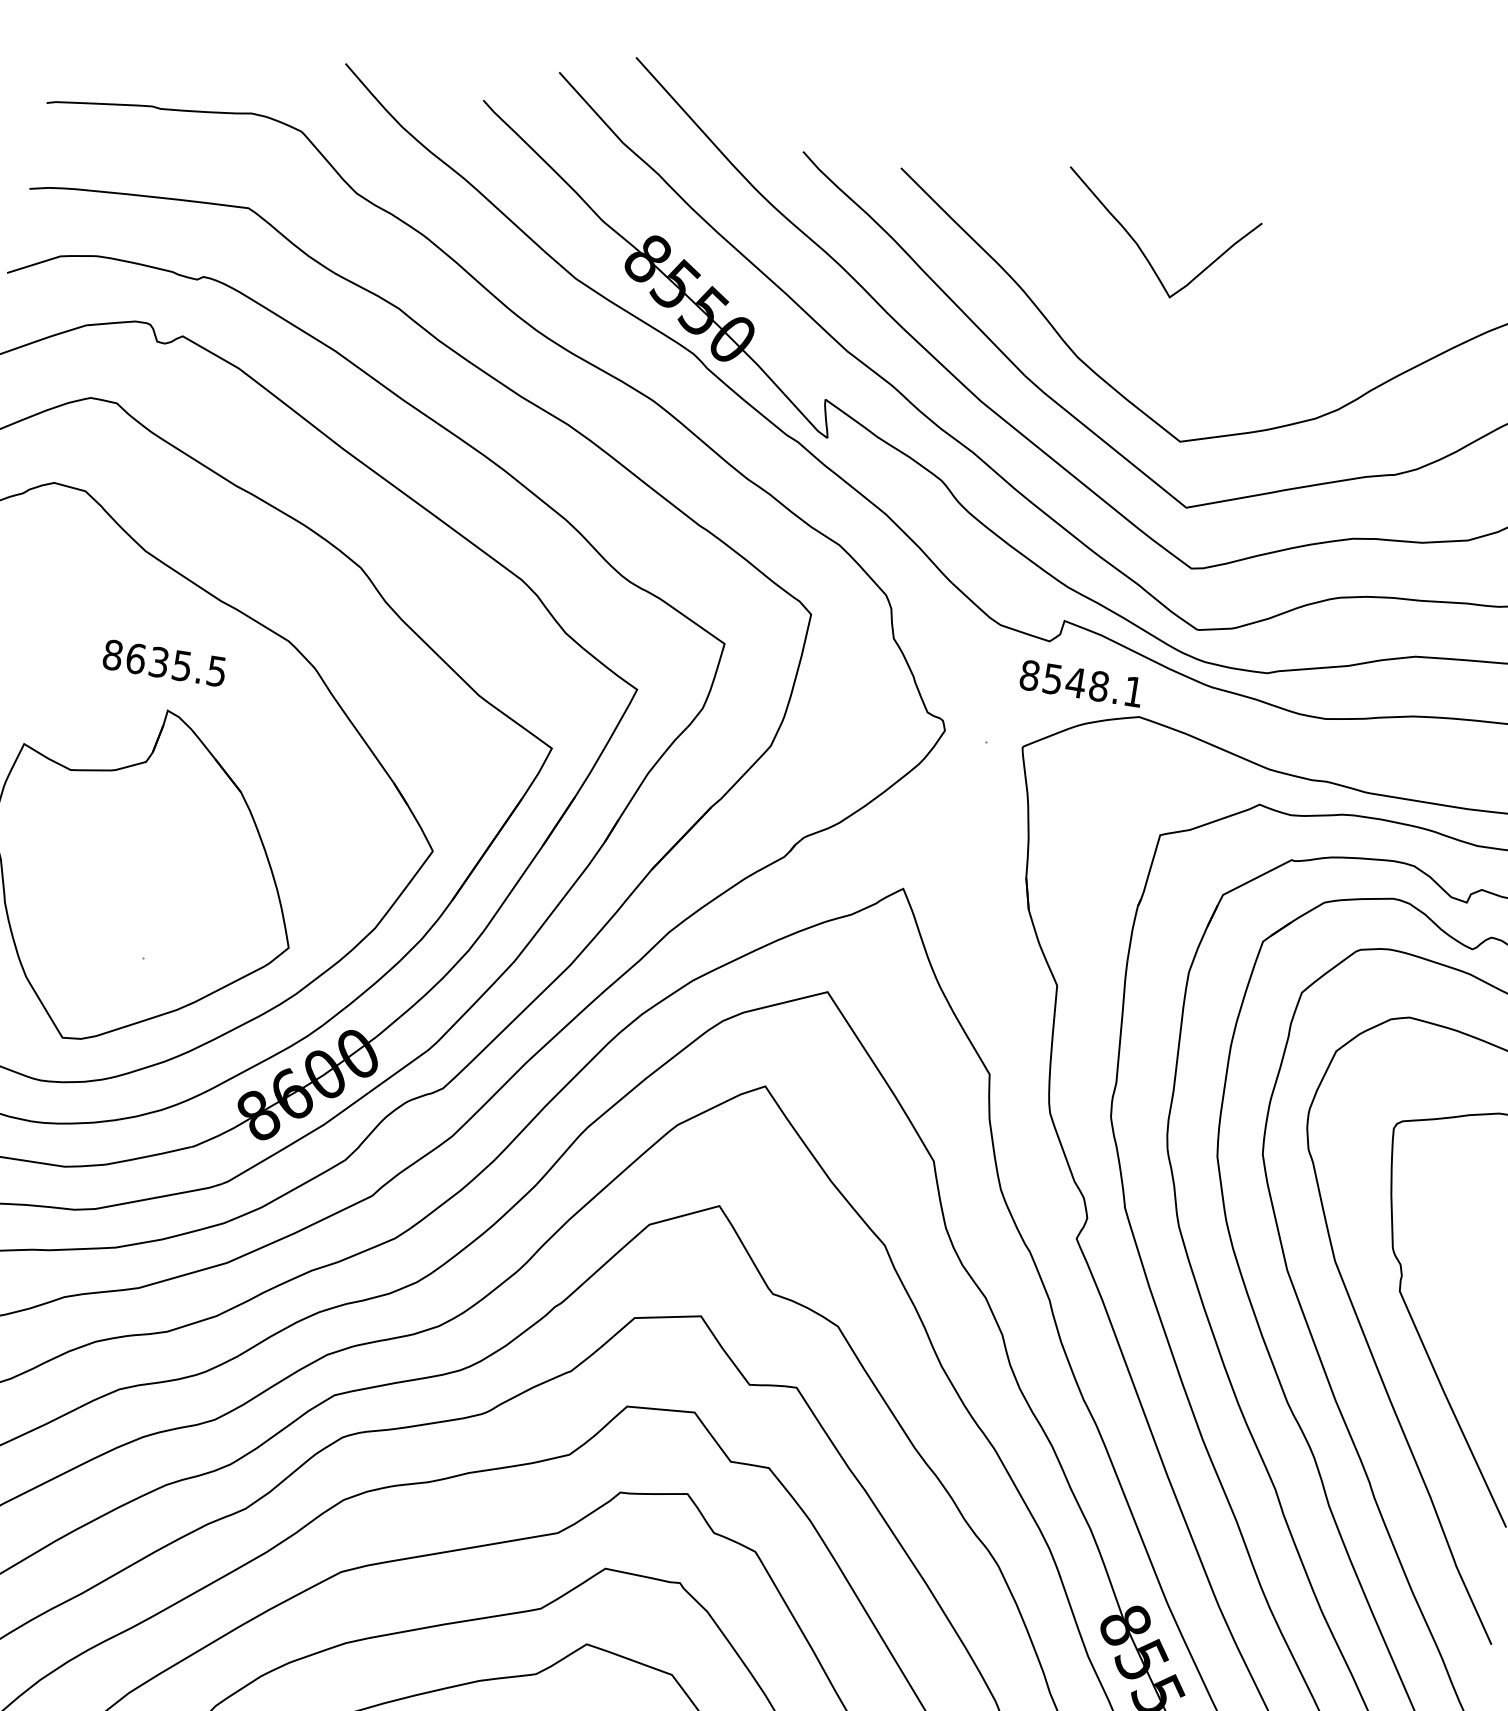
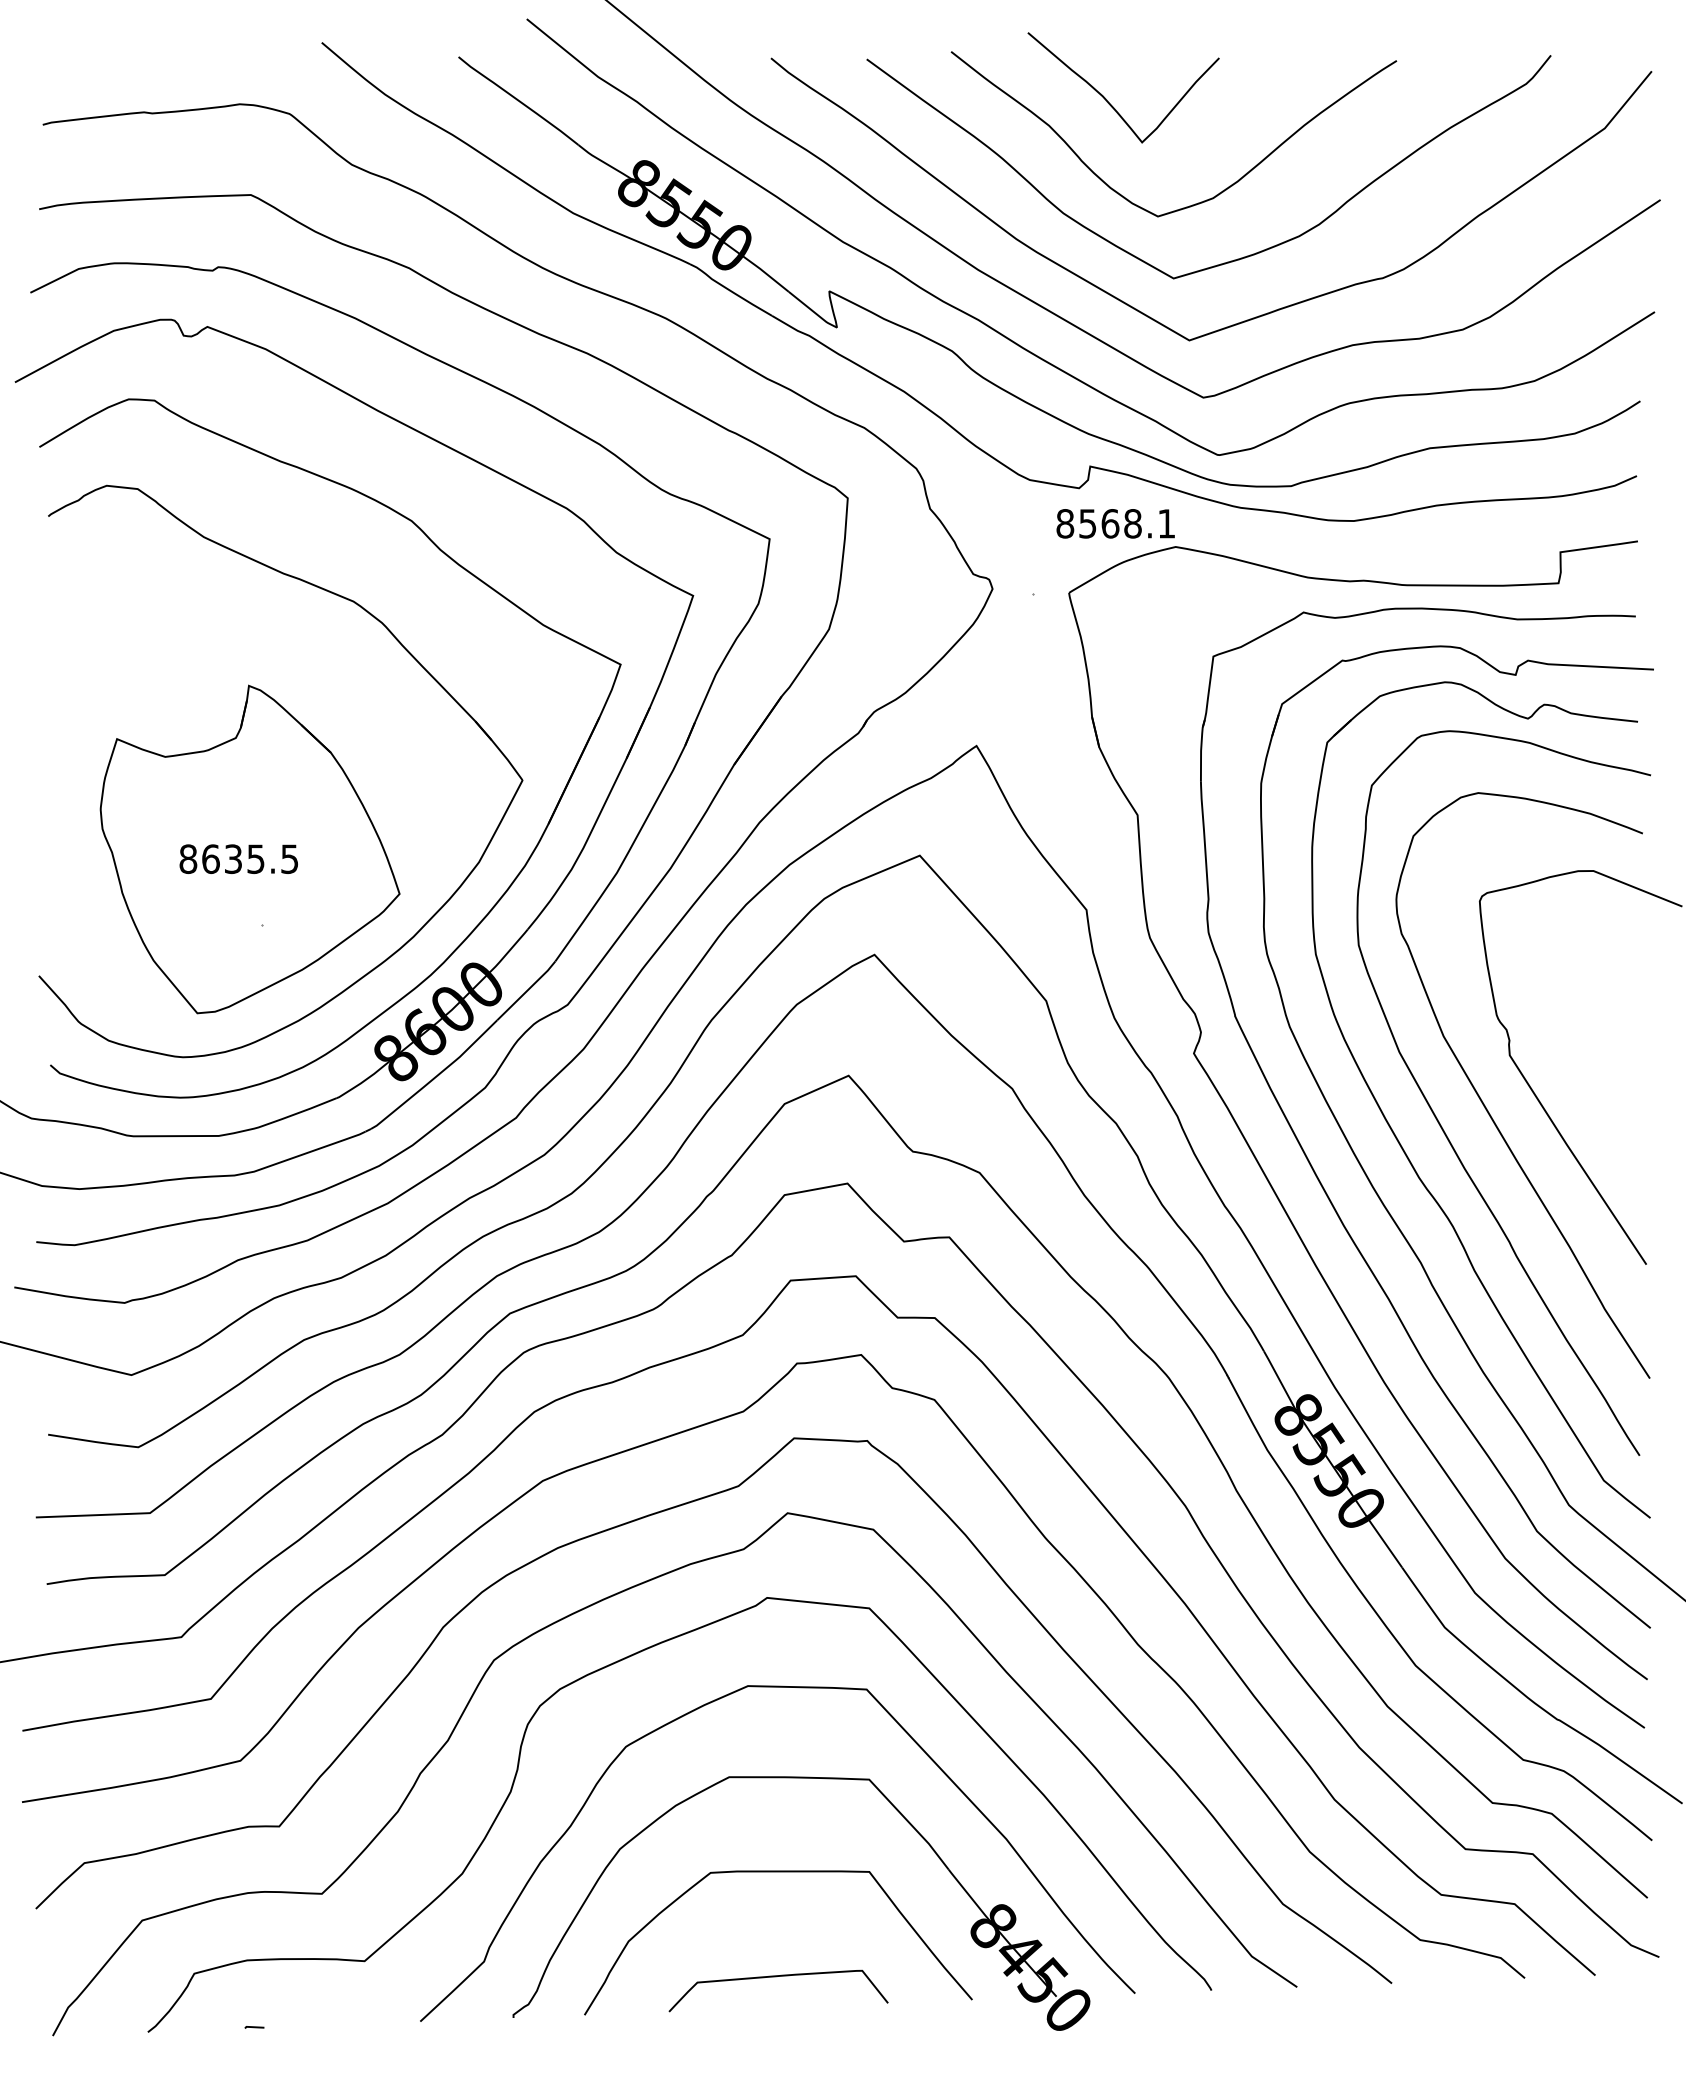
curve: (1214, 368) -> (1195, 203), added
text: (164, 662) -> (238, 858), moved
text: (1076, 682) -> (1110, 523), 8548.1 -> 8568.1

